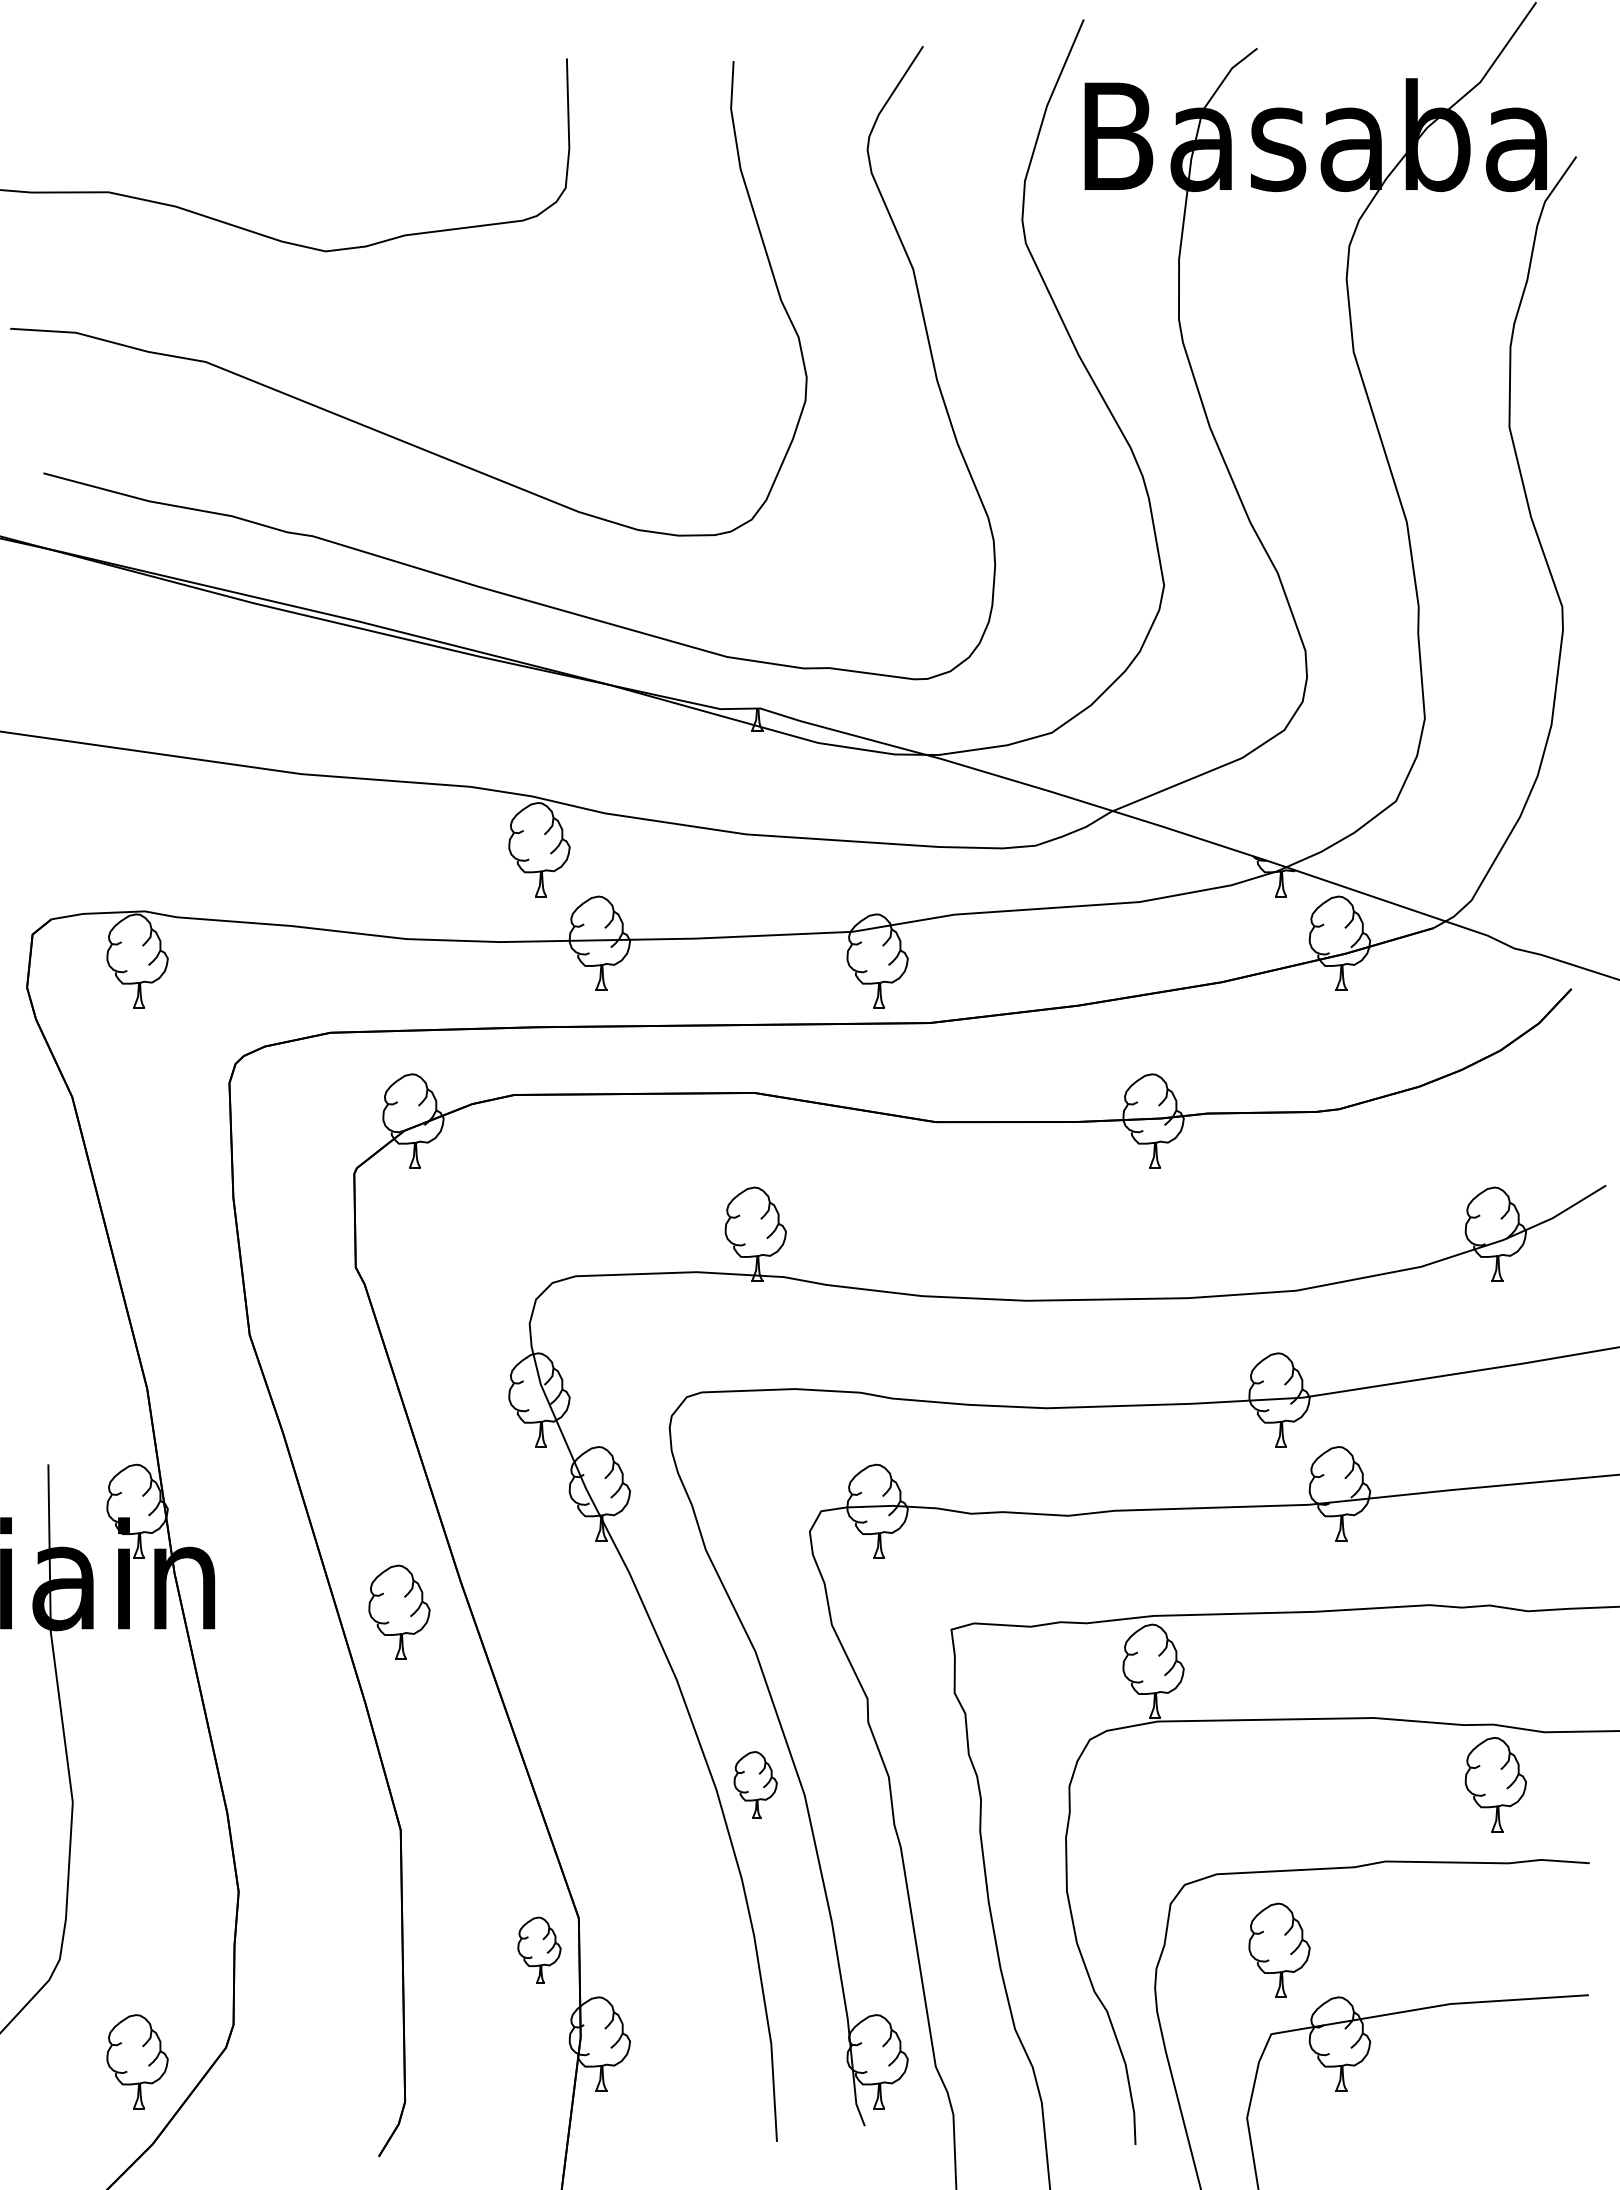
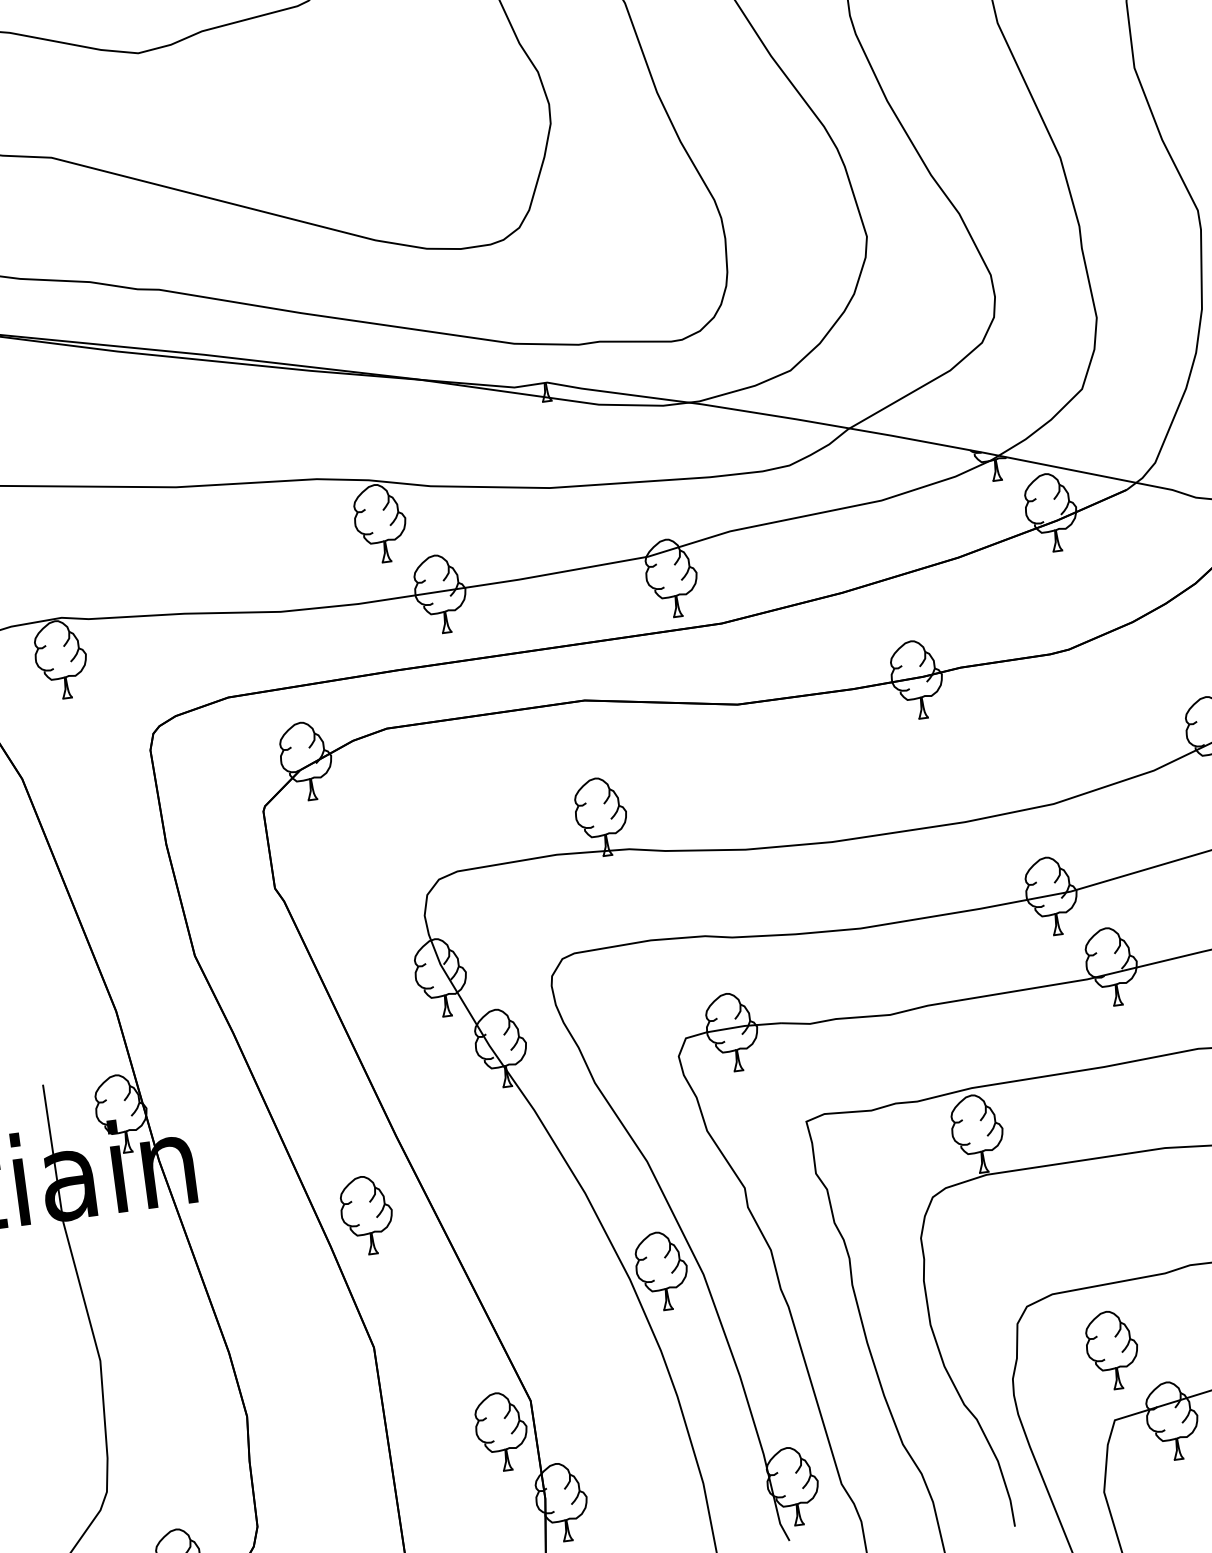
part: (399, 1611) -> (366, 1214), moved
part: (755, 1784) -> (661, 1271), size x1.43
part: (539, 1949) -> (501, 1430), size x1.43

